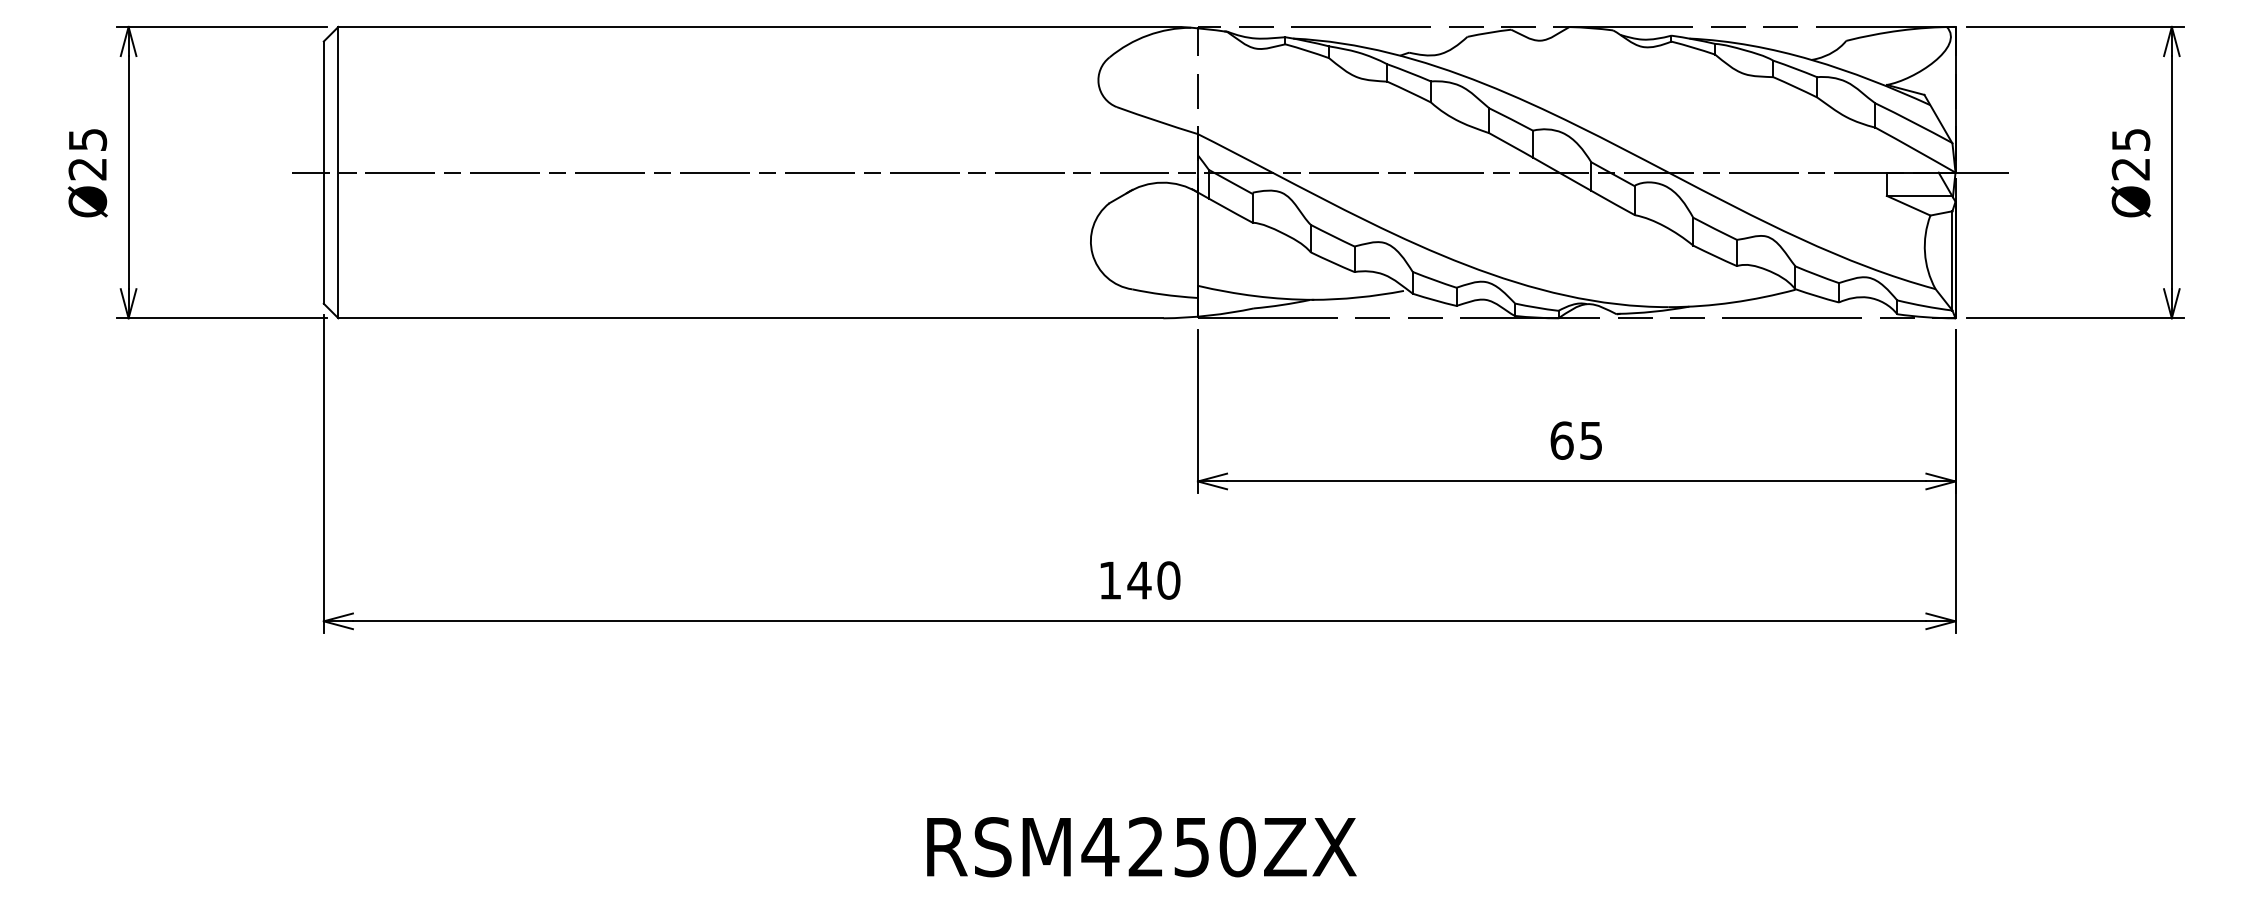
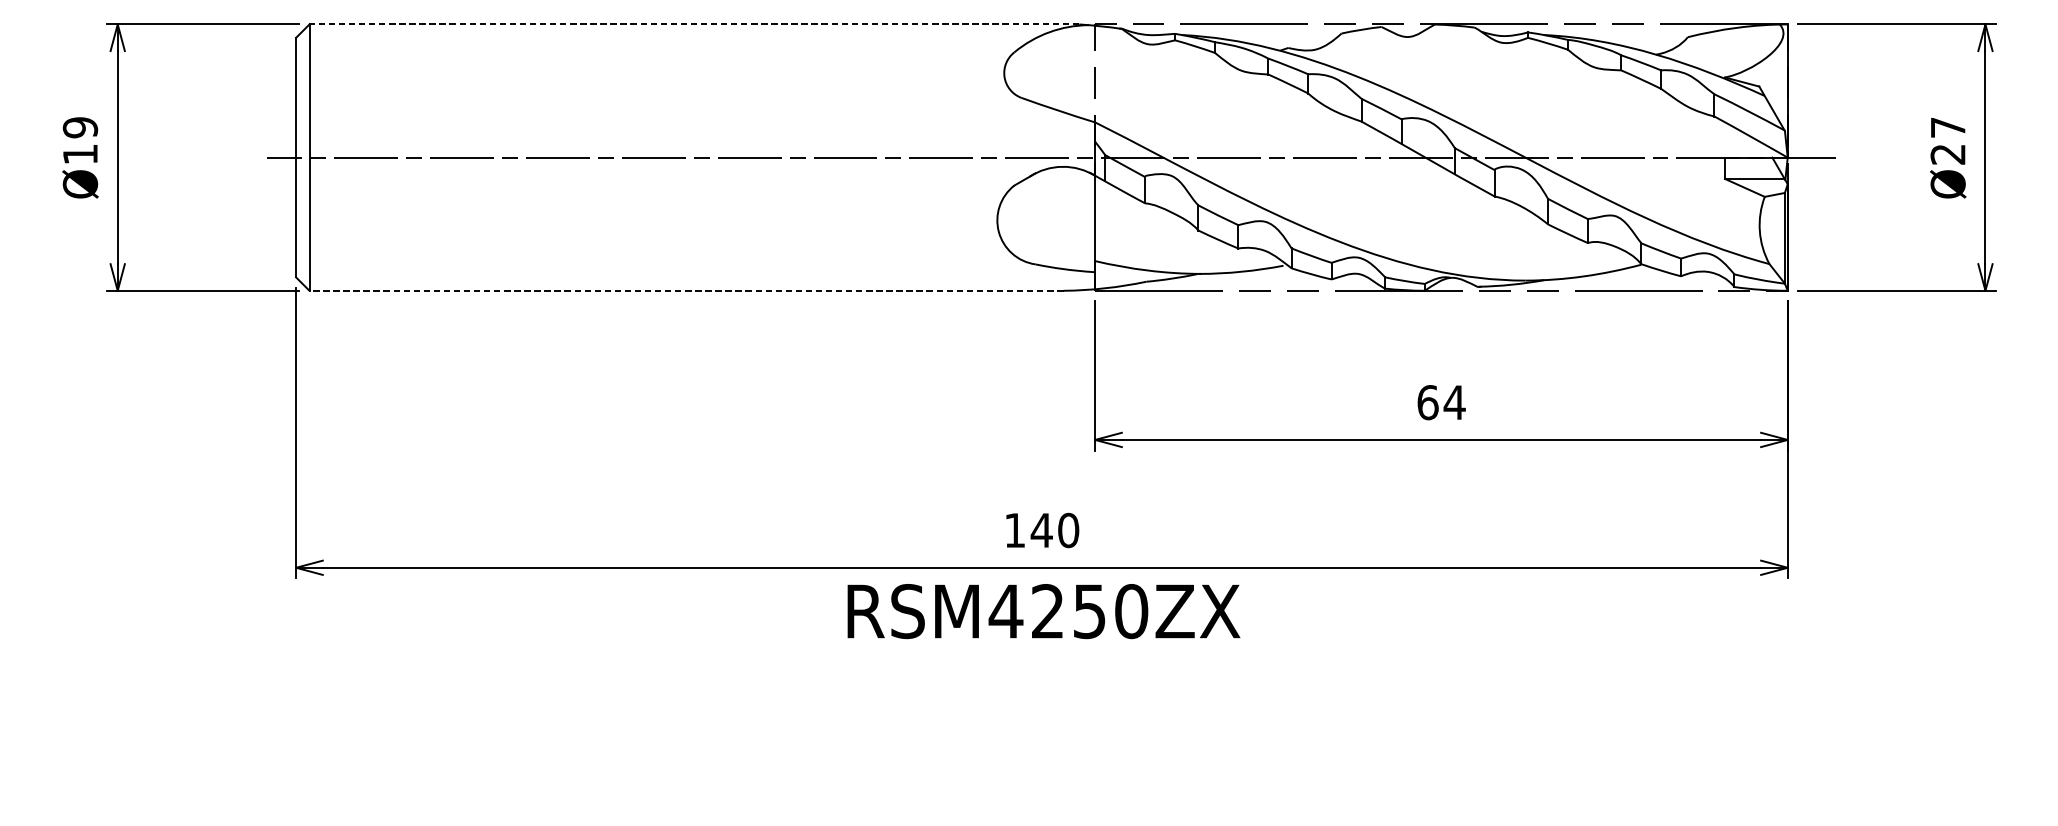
line: (758, 26) -> (693, 24), solid -> dashed
text: (2131, 139) -> (1948, 127), Ø25 -> Ø27
text: (87, 154) -> (80, 141), Ø25 -> Ø19
line: (750, 318) -> (686, 290), solid -> dashed
text: (1591, 440) -> (1454, 402), 65 -> 64
text: (1141, 847) -> (1043, 611), moved

